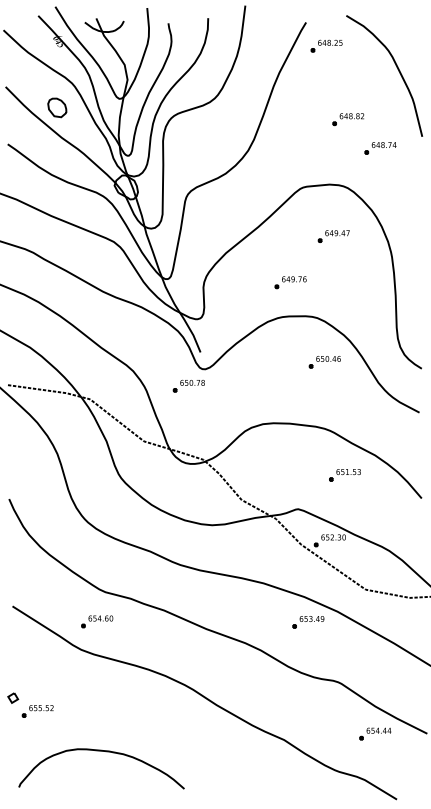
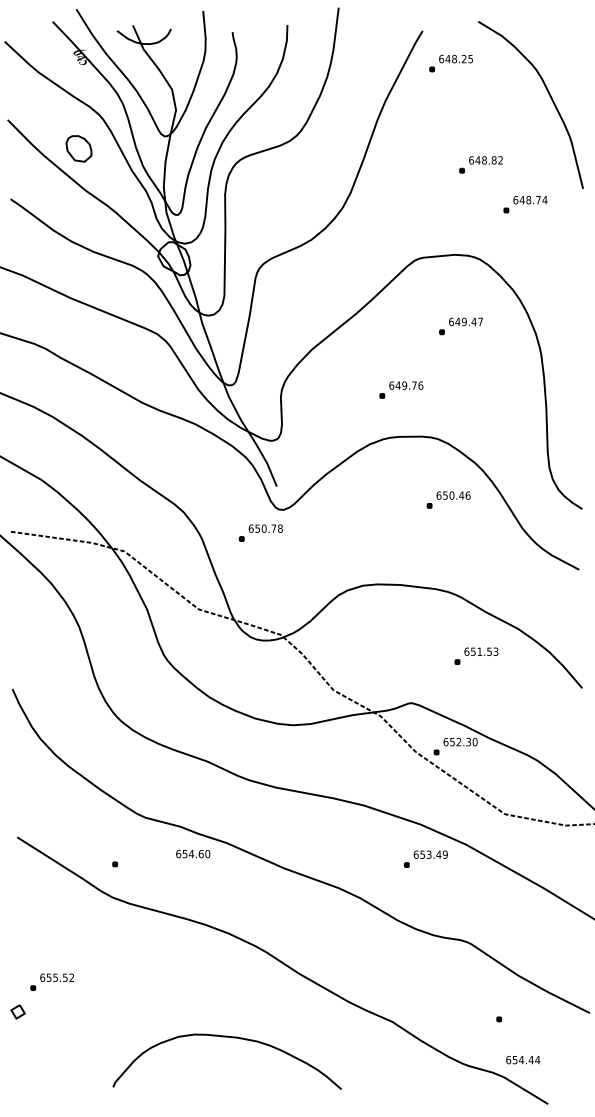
text: (101, 618) -> (193, 853), moved
part: (12, 697) -> (17, 1011), moved
text: (379, 730) -> (523, 1059), moved
curve: (105, 752) -> (232, 1038), moved

